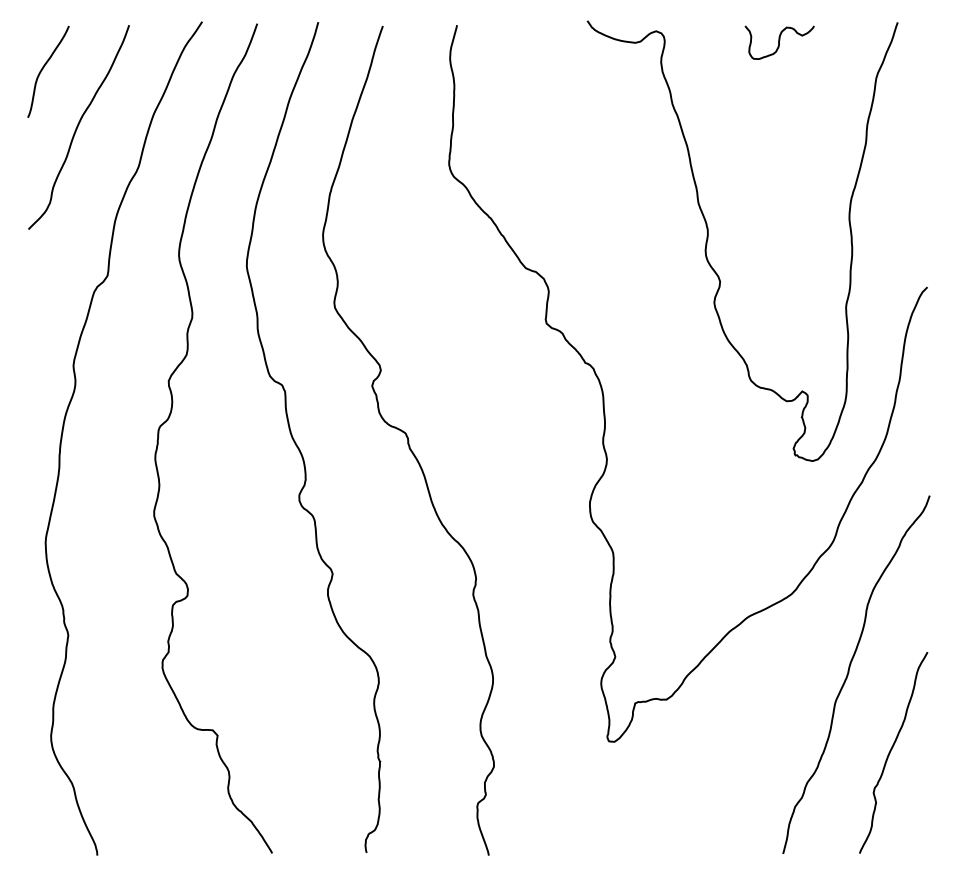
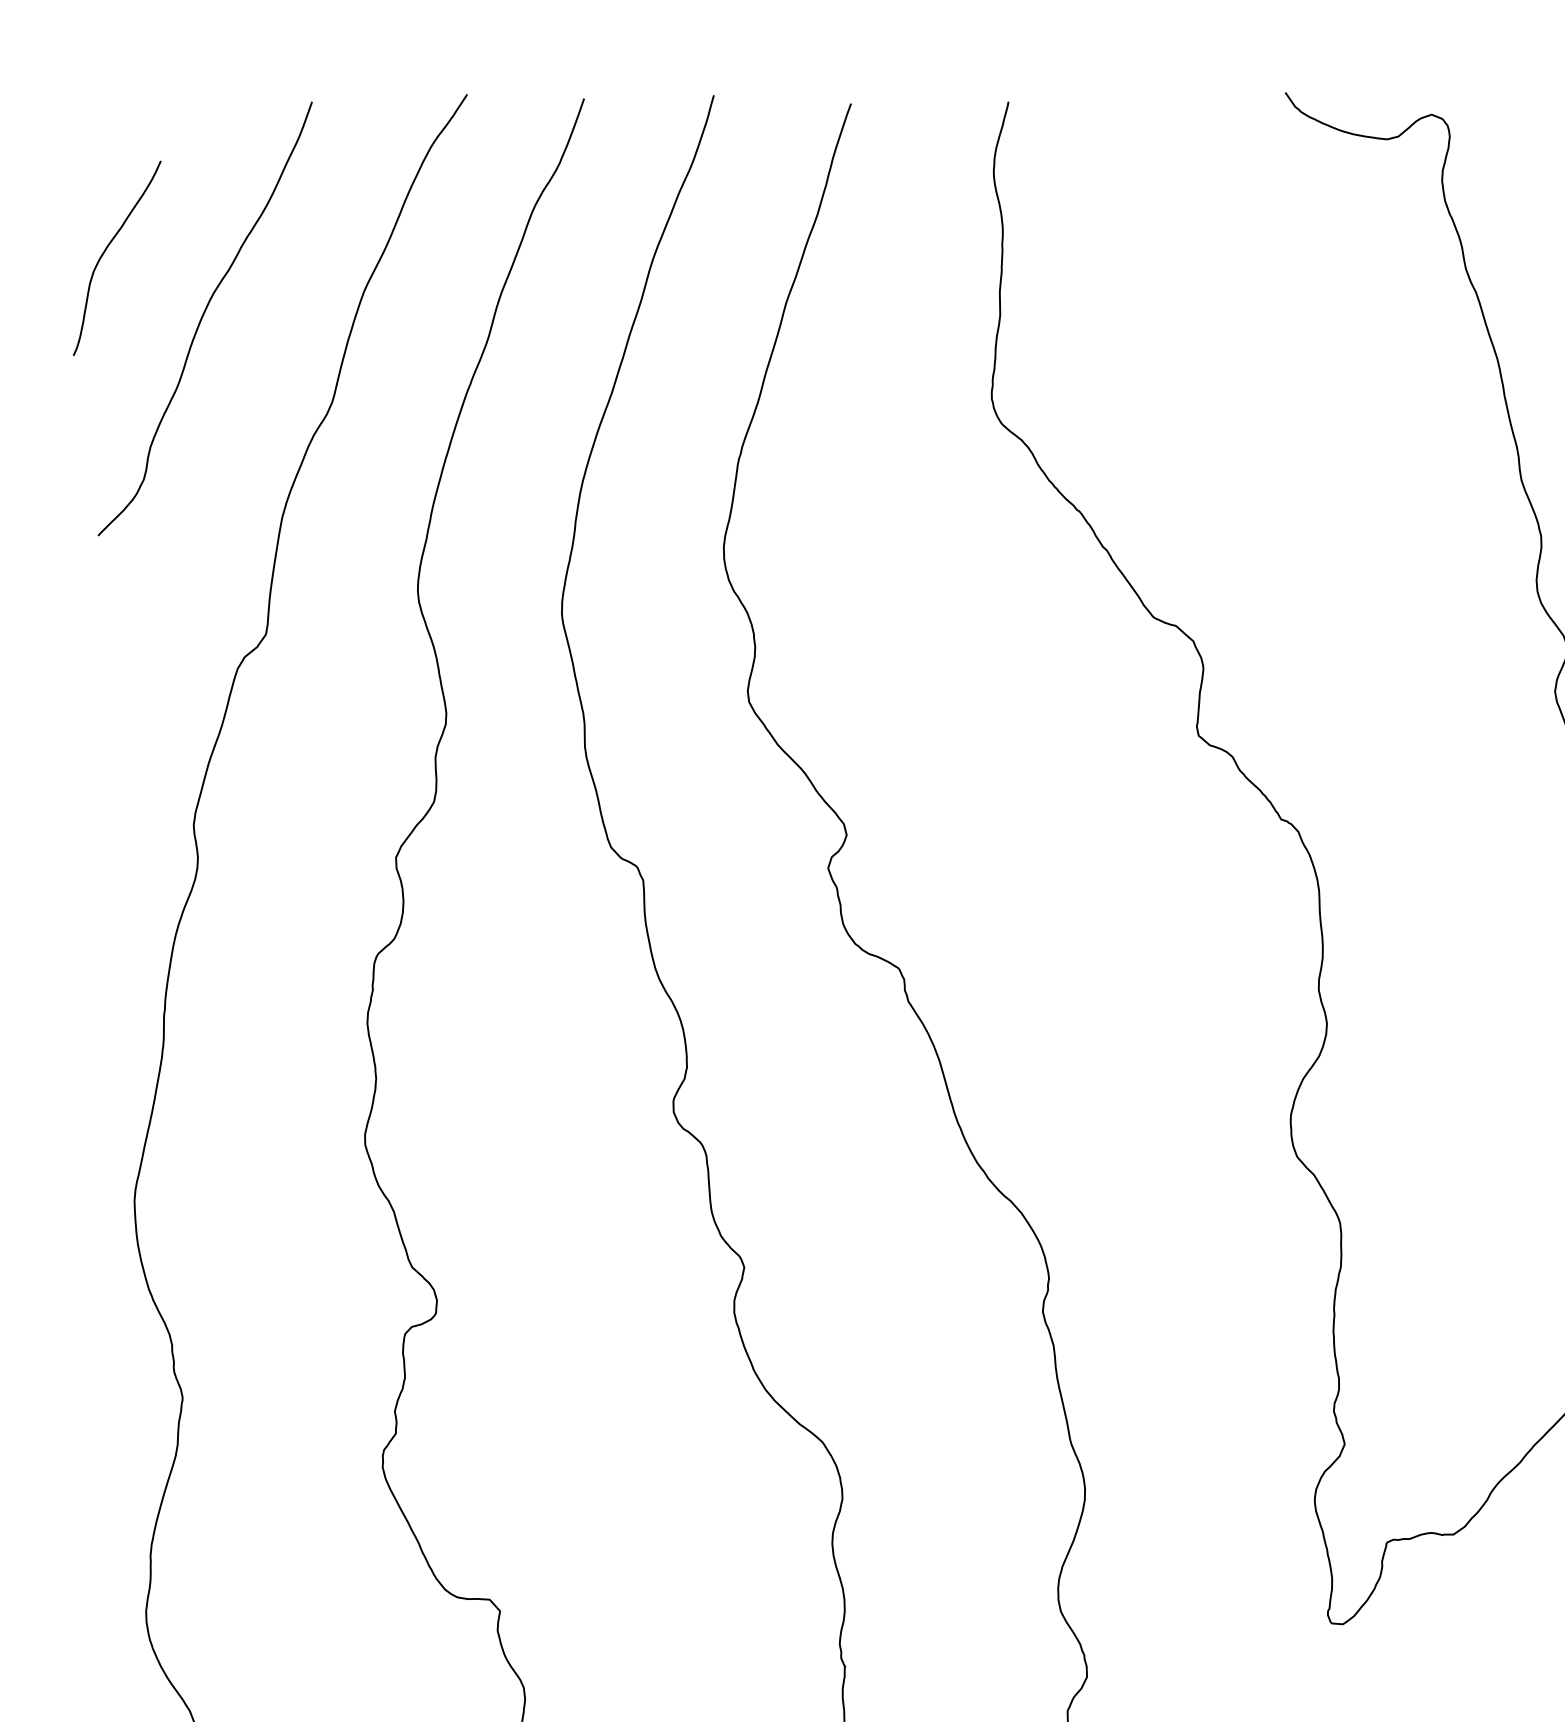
curve: (43, 69) -> (106, 253), moved

